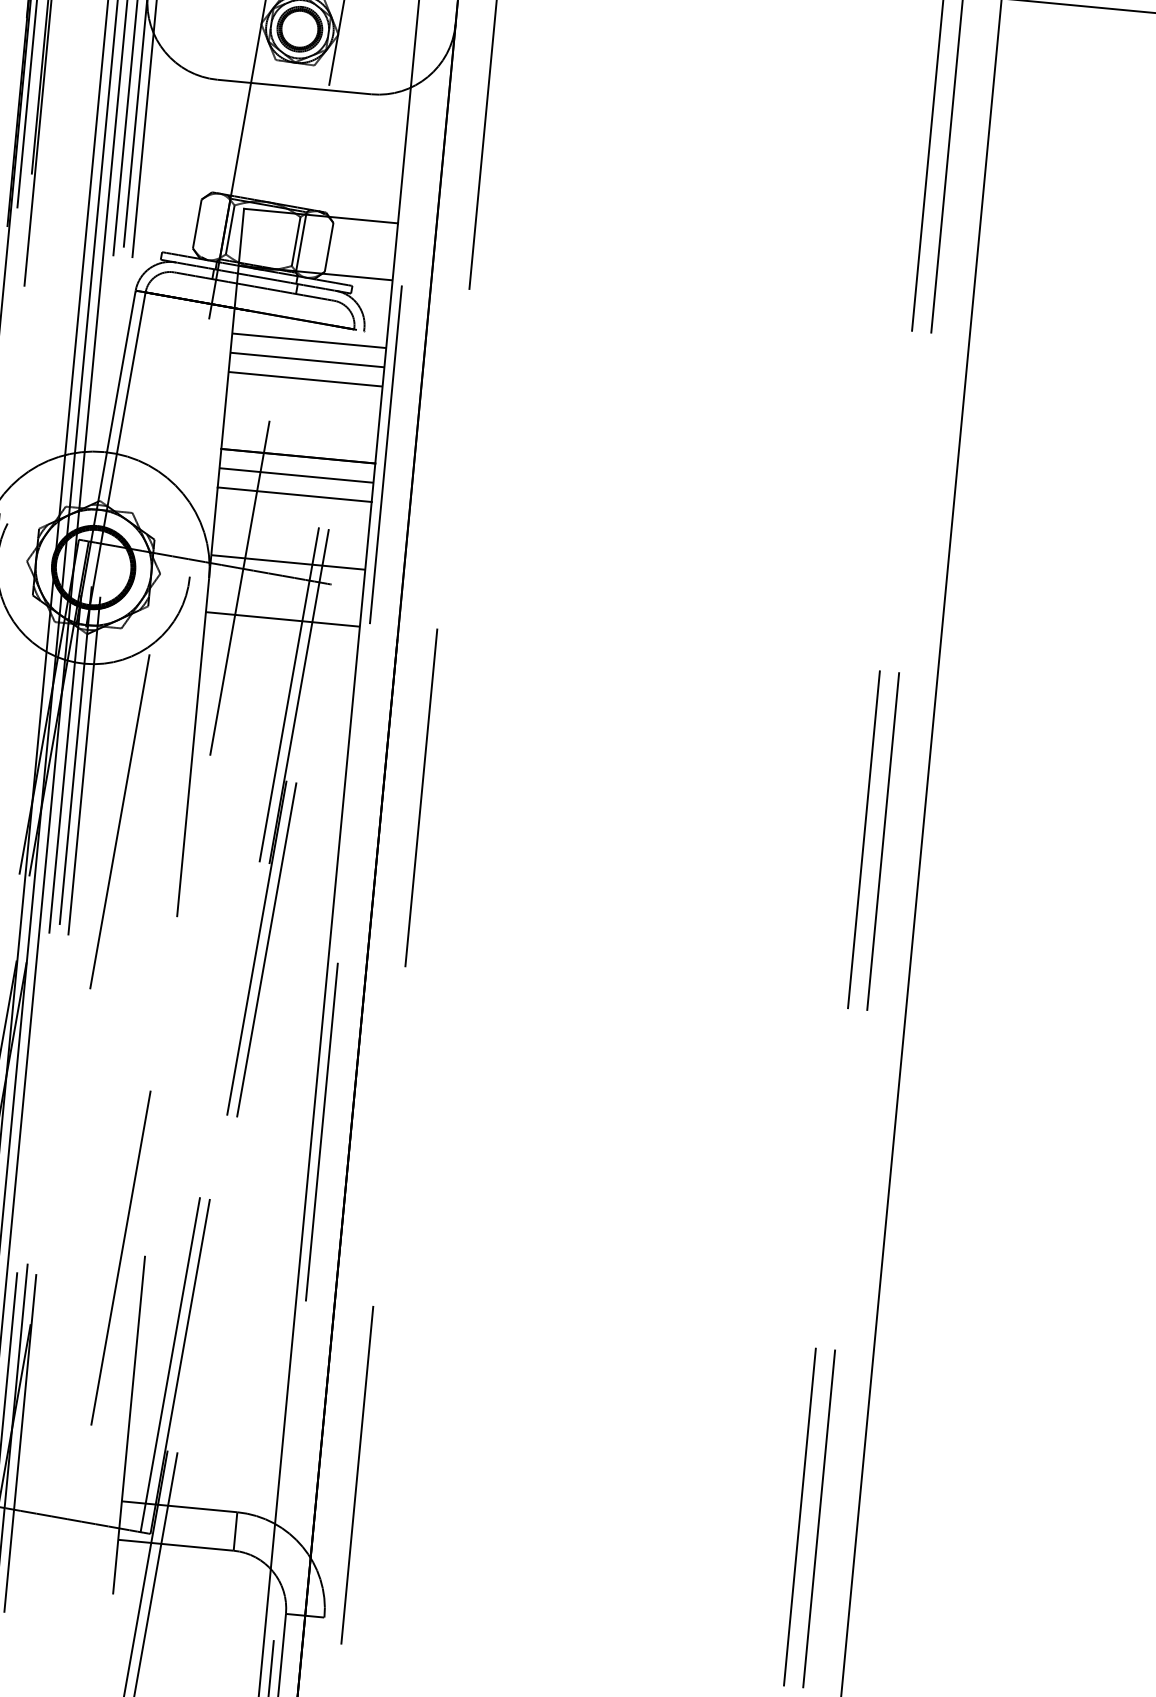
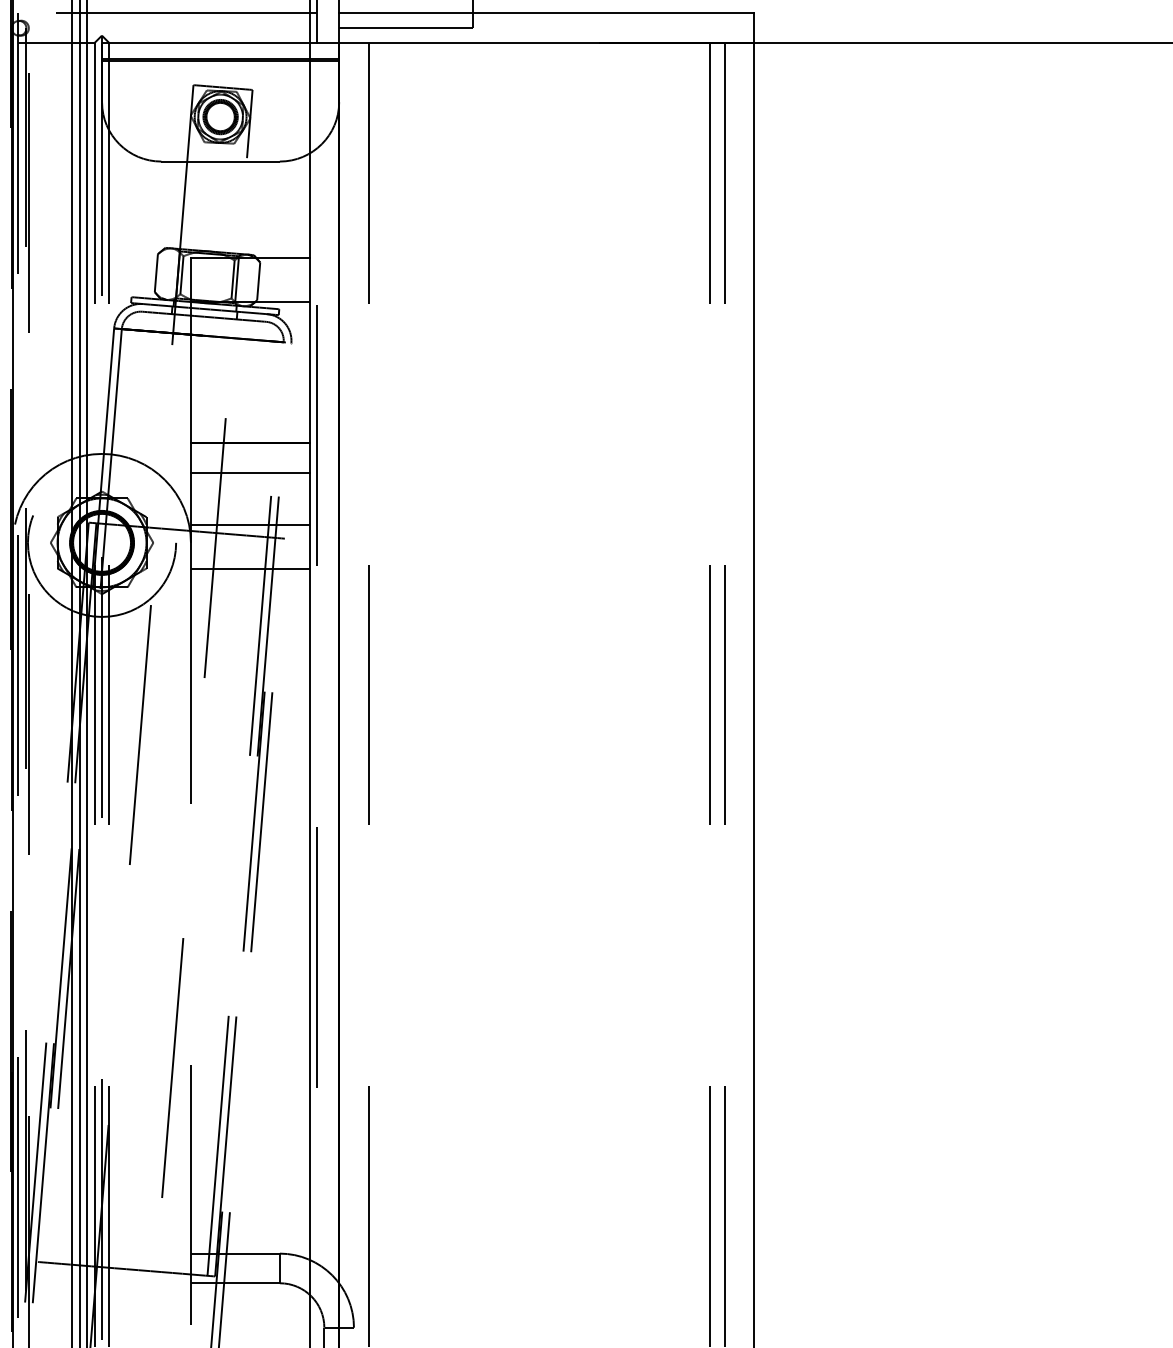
line: (308, 341) -> (249, 354), removed
line: (306, 360) -> (249, 369), removed
line: (304, 378) -> (249, 383), removed
line: (295, 474) -> (249, 457), removed

